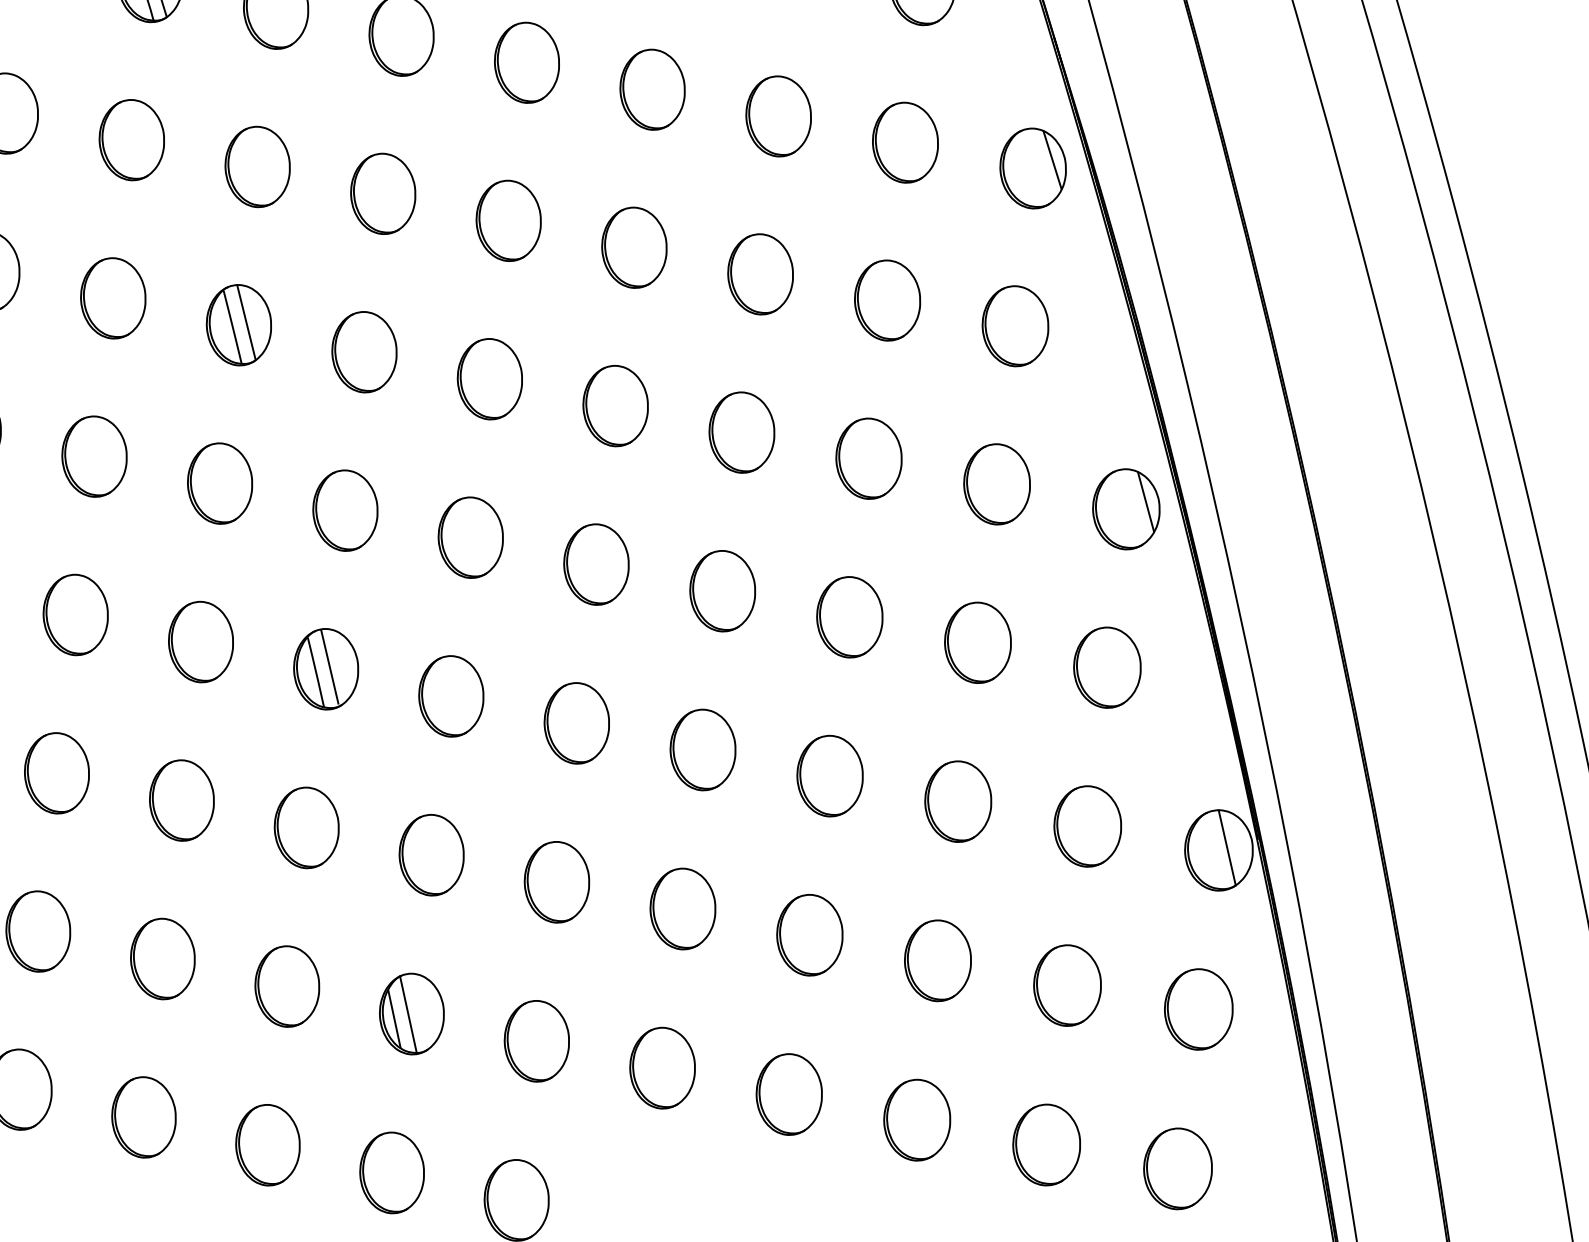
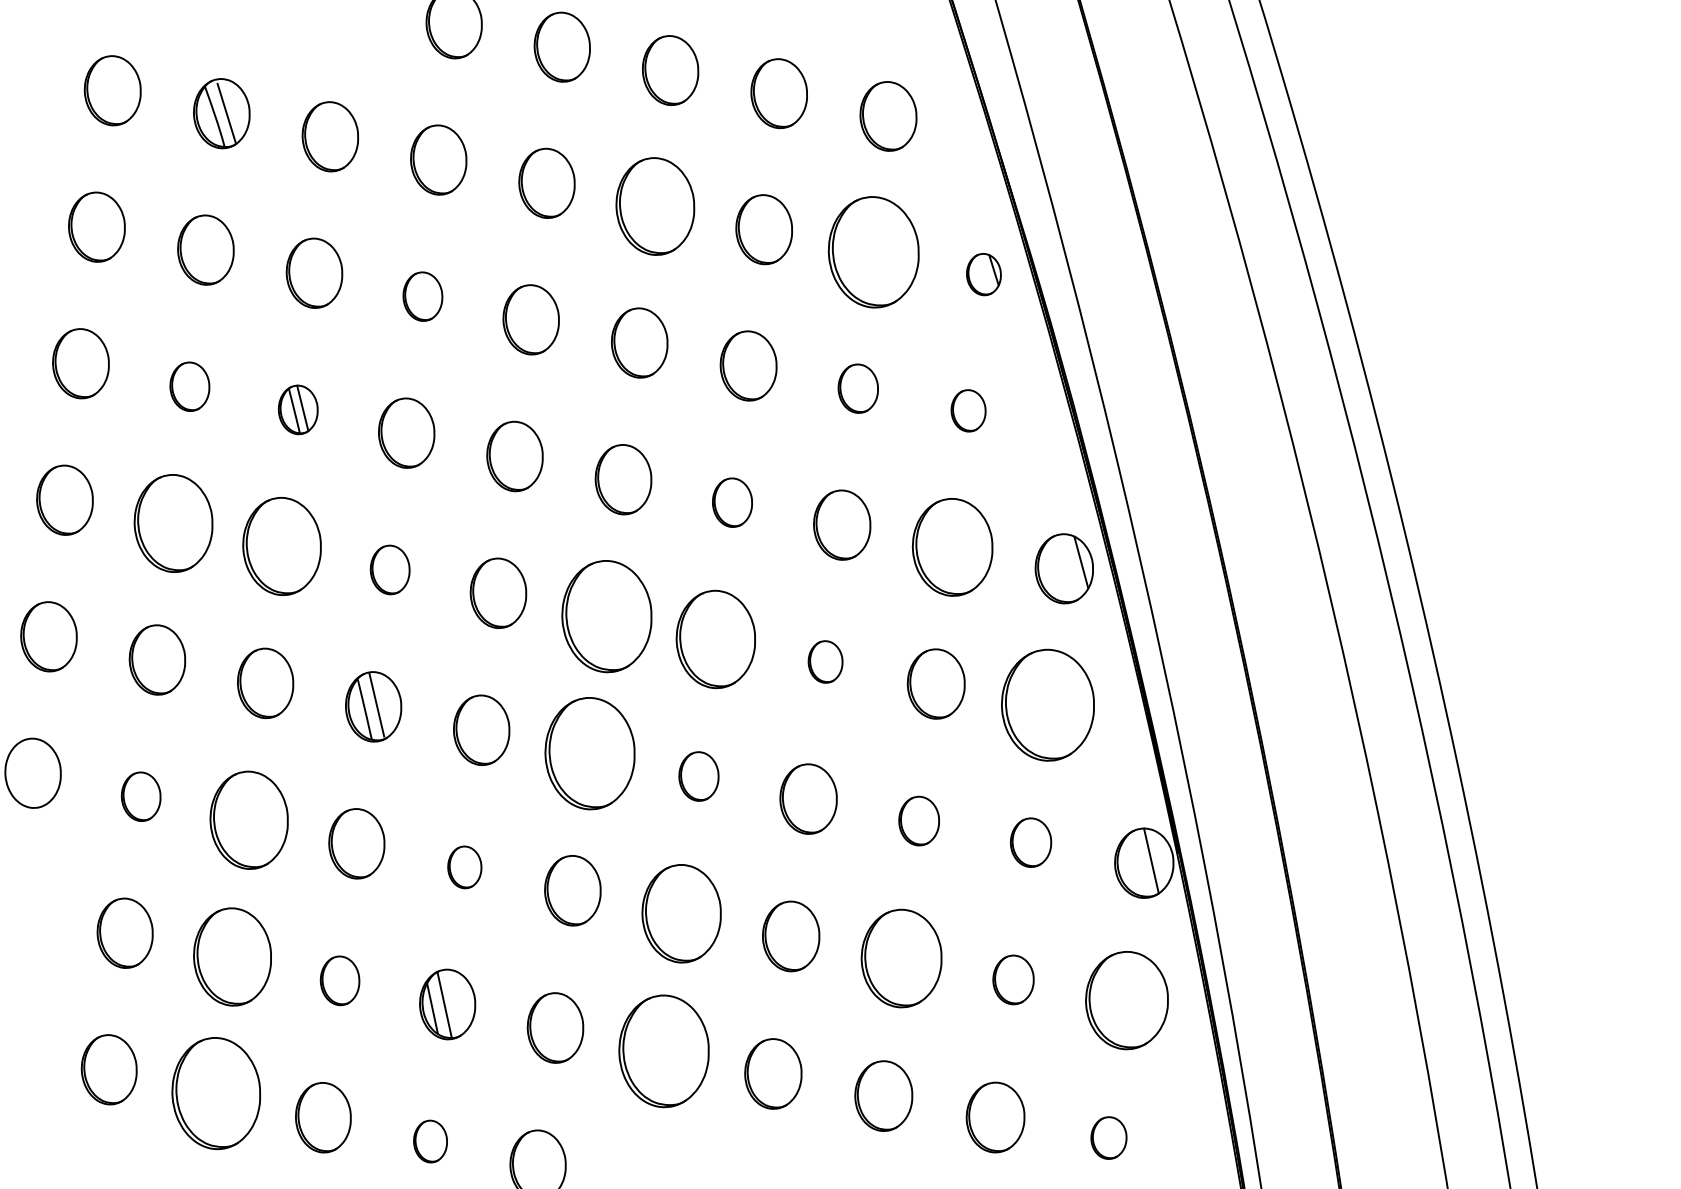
part: (652, 89) -> (655, 206), size x1.4
part: (905, 142) -> (873, 252), size x1.6
part: (1032, 168) -> (983, 274), size x0.6
part: (382, 193) -> (422, 296), size x0.7
part: (112, 298) -> (189, 386), size x0.7
part: (887, 300) -> (858, 388), size x0.7
part: (237, 324) -> (297, 409), size x0.7
part: (1015, 325) -> (968, 410), size x0.6
part: (741, 432) -> (732, 502), size x0.7
part: (94, 455) -> (173, 522), size x1.4
part: (219, 483) -> (281, 546), size x1.4
part: (996, 483) -> (952, 546), size x1.4
part: (344, 510) -> (389, 569), size x0.7
part: (595, 564) -> (606, 616), size x1.6
part: (722, 591) -> (715, 639), size x1.4
part: (849, 616) -> (825, 661), size x0.6
part: (1106, 667) -> (1047, 705), size x1.6
part: (576, 723) -> (589, 753), size x1.6
part: (702, 749) -> (698, 776), size x0.7
part: (56, 773) -> (140, 796), size x0.7
part: (181, 799) -> (248, 819), size x1.4
part: (957, 800) -> (918, 820), size x0.7
part: (1087, 826) -> (1030, 842), size x0.7
part: (431, 855) -> (464, 867), size x0.6
part: (682, 908) -> (681, 913), size x1.4
part: (162, 958) -> (232, 956), size x1.4
part: (937, 960) -> (901, 958), size x1.4
part: (1067, 985) -> (1013, 979), size x0.7
part: (286, 986) -> (339, 980), size x0.7
part: (1198, 1009) -> (1126, 1000), size x1.4
part: (661, 1067) -> (663, 1050), size x1.6
part: (144, 1117) -> (216, 1093), size x1.6
part: (1177, 1168) -> (1108, 1137), size x0.6
part: (392, 1172) -> (430, 1141), size x0.6

